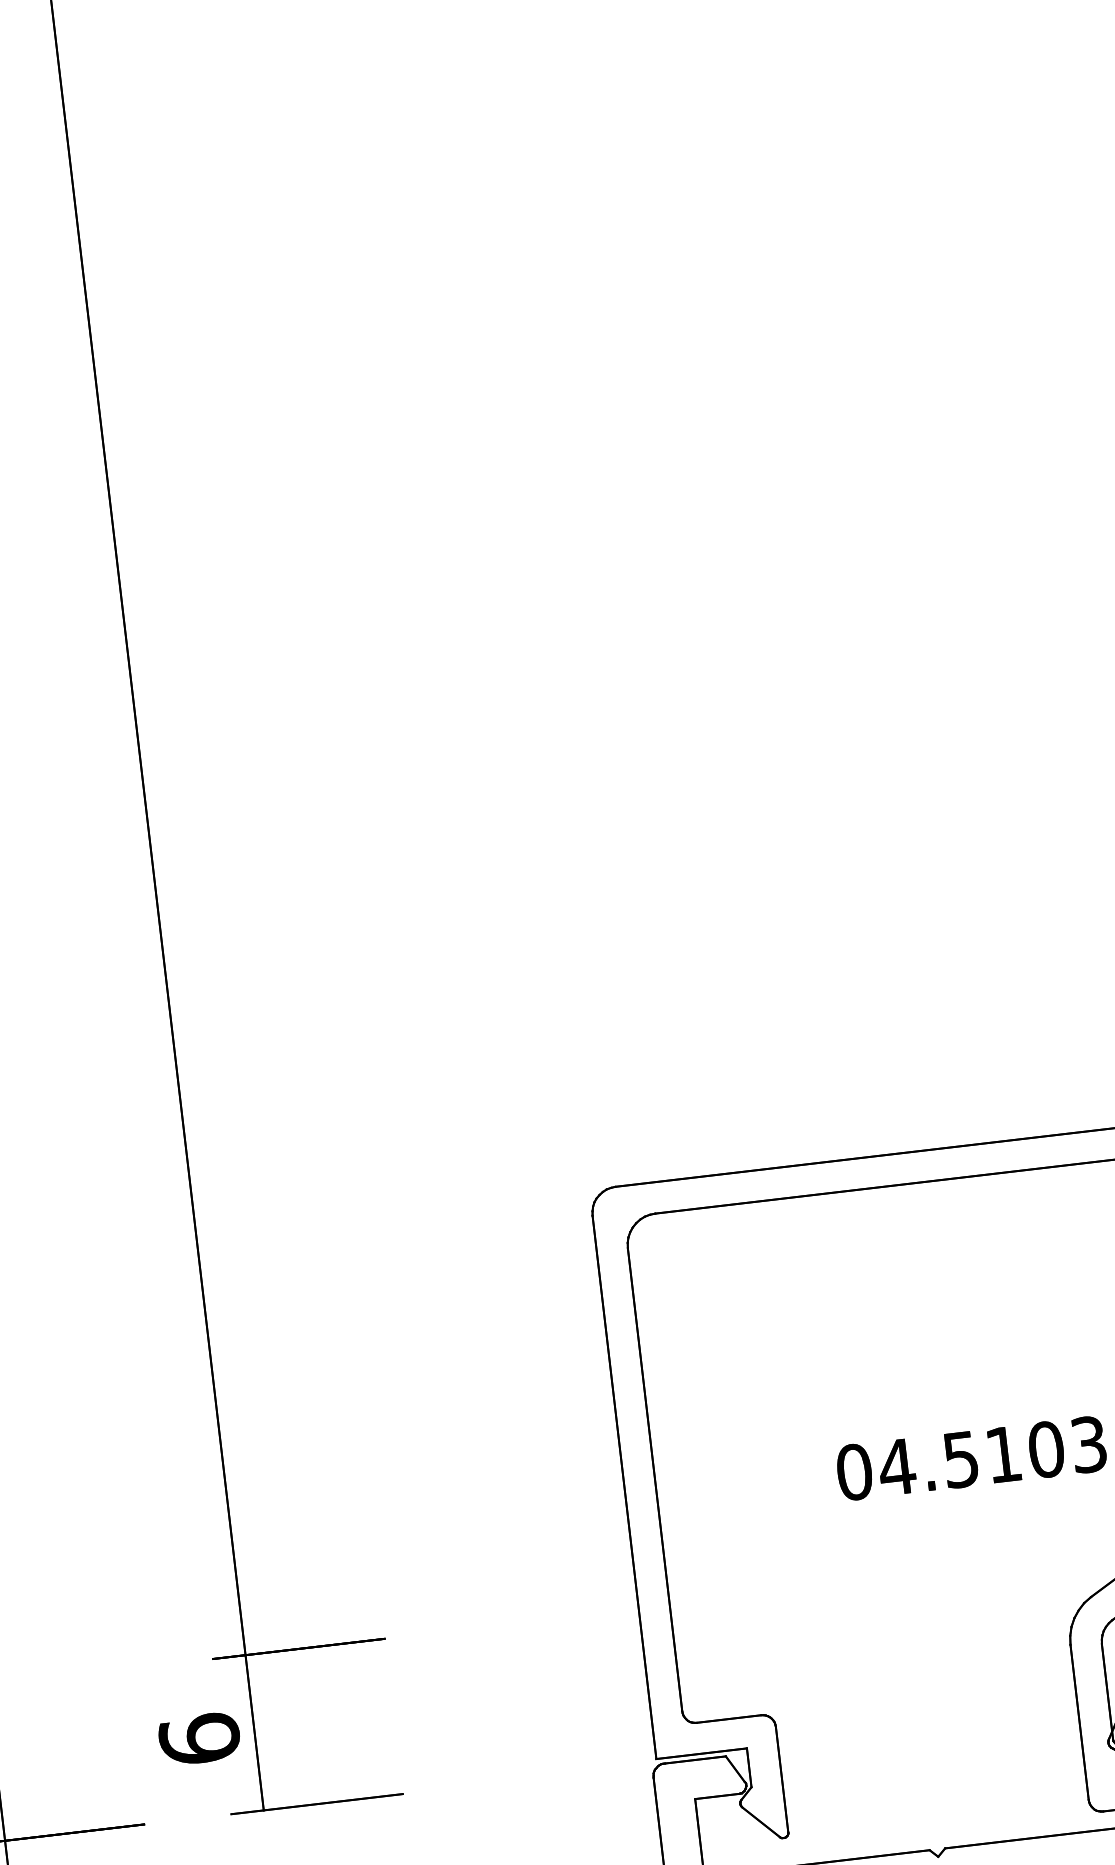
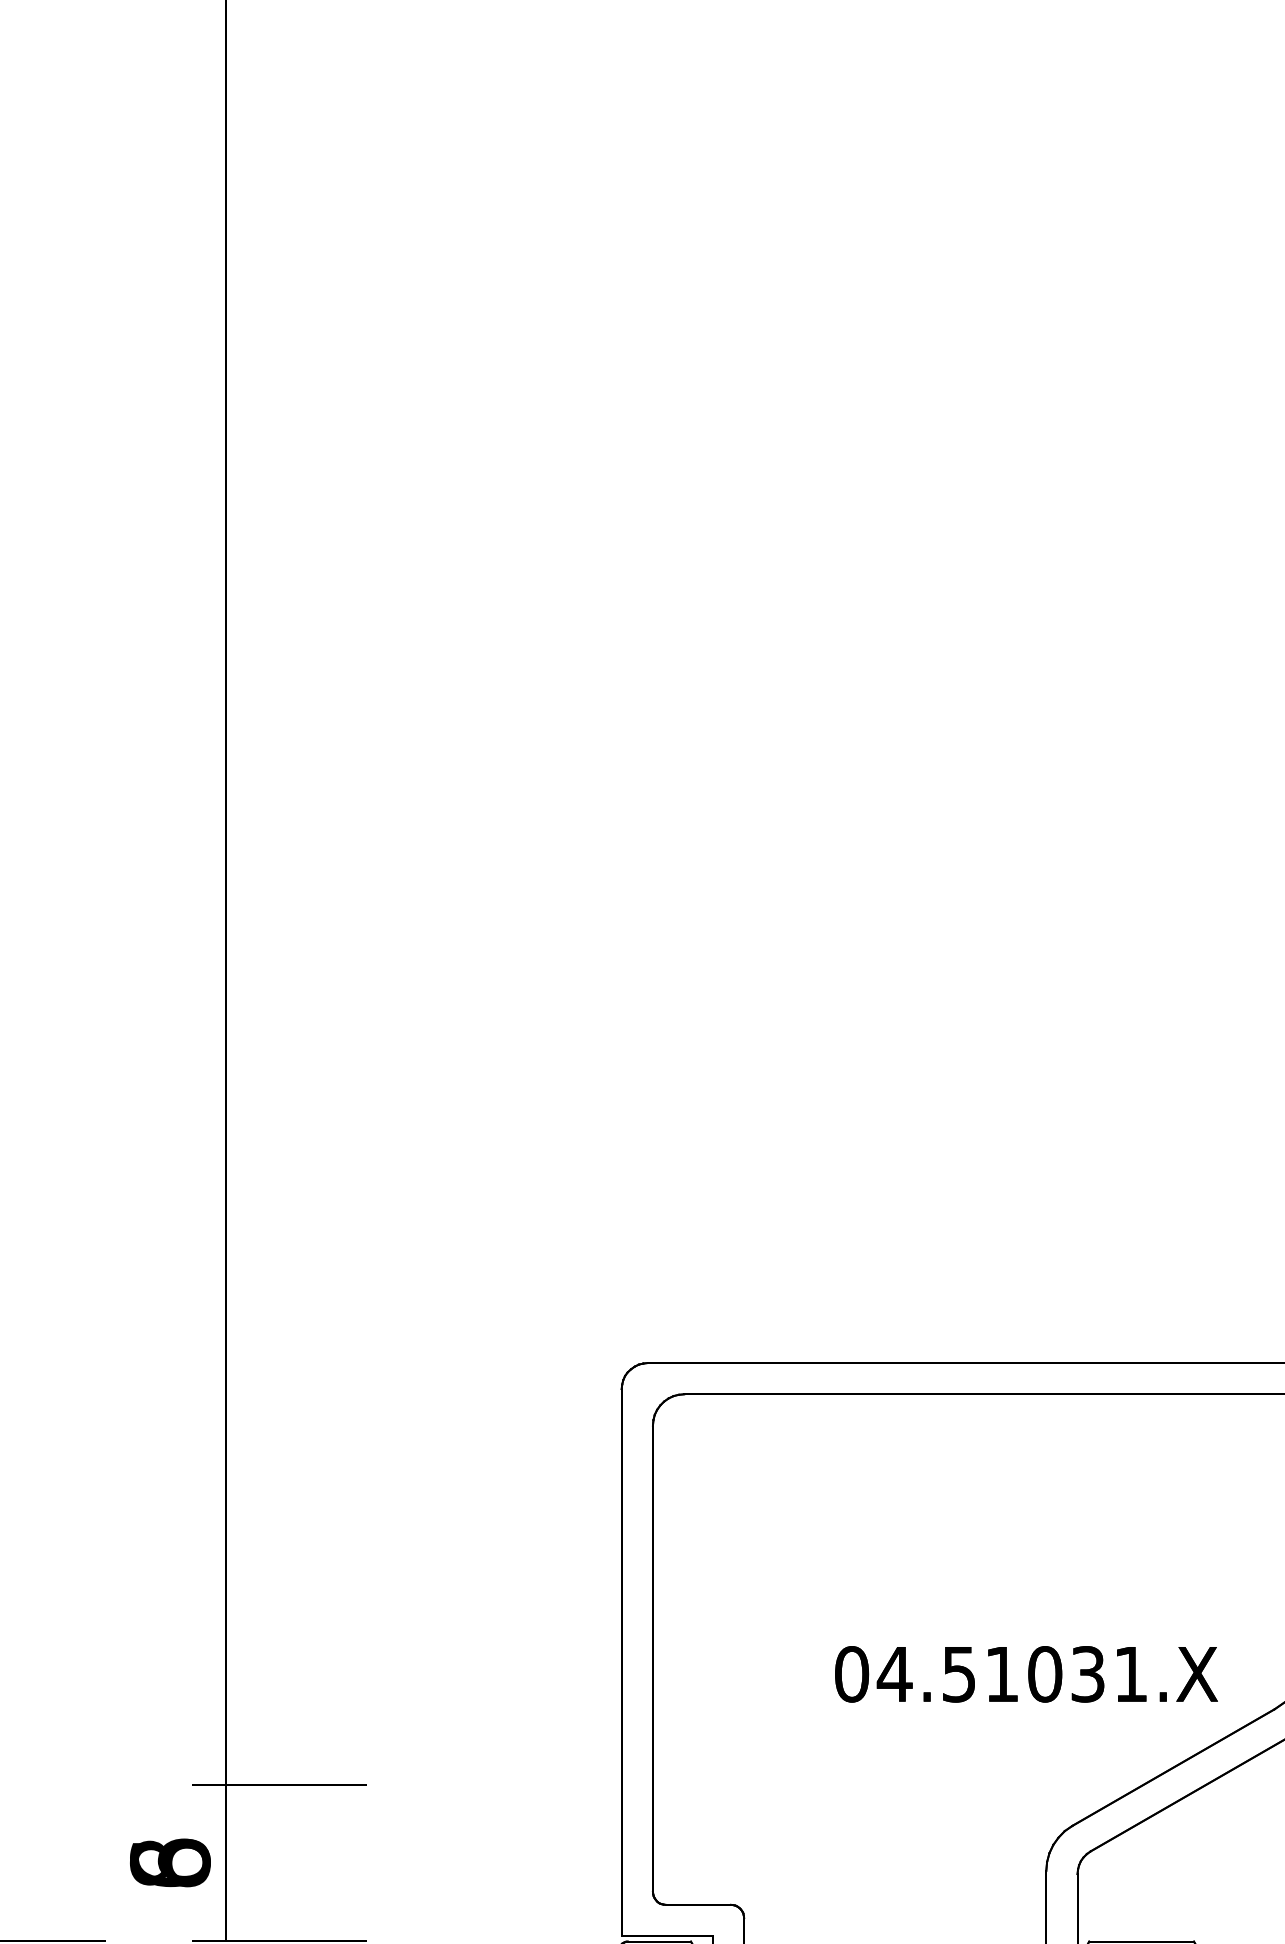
text: (199, 1738) -> (170, 1862), 6 -> 8

